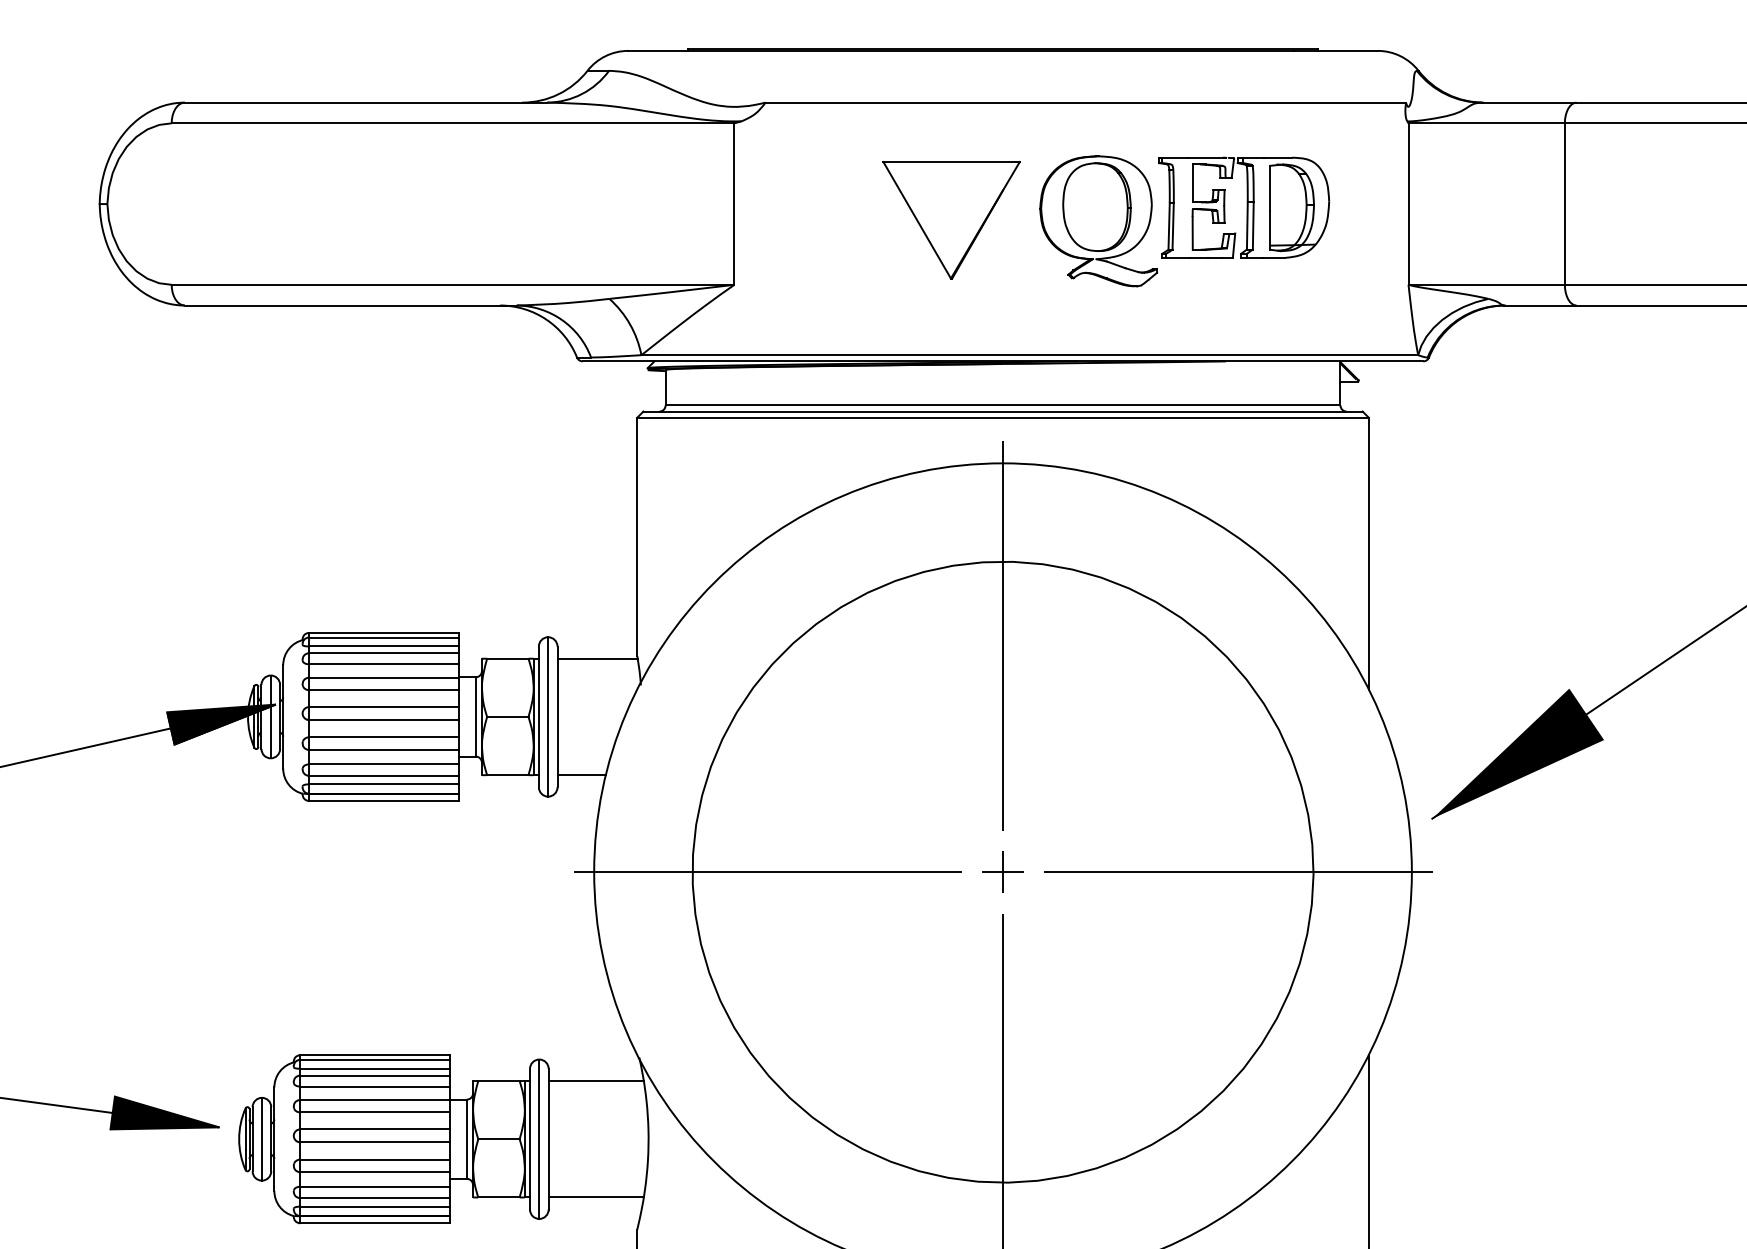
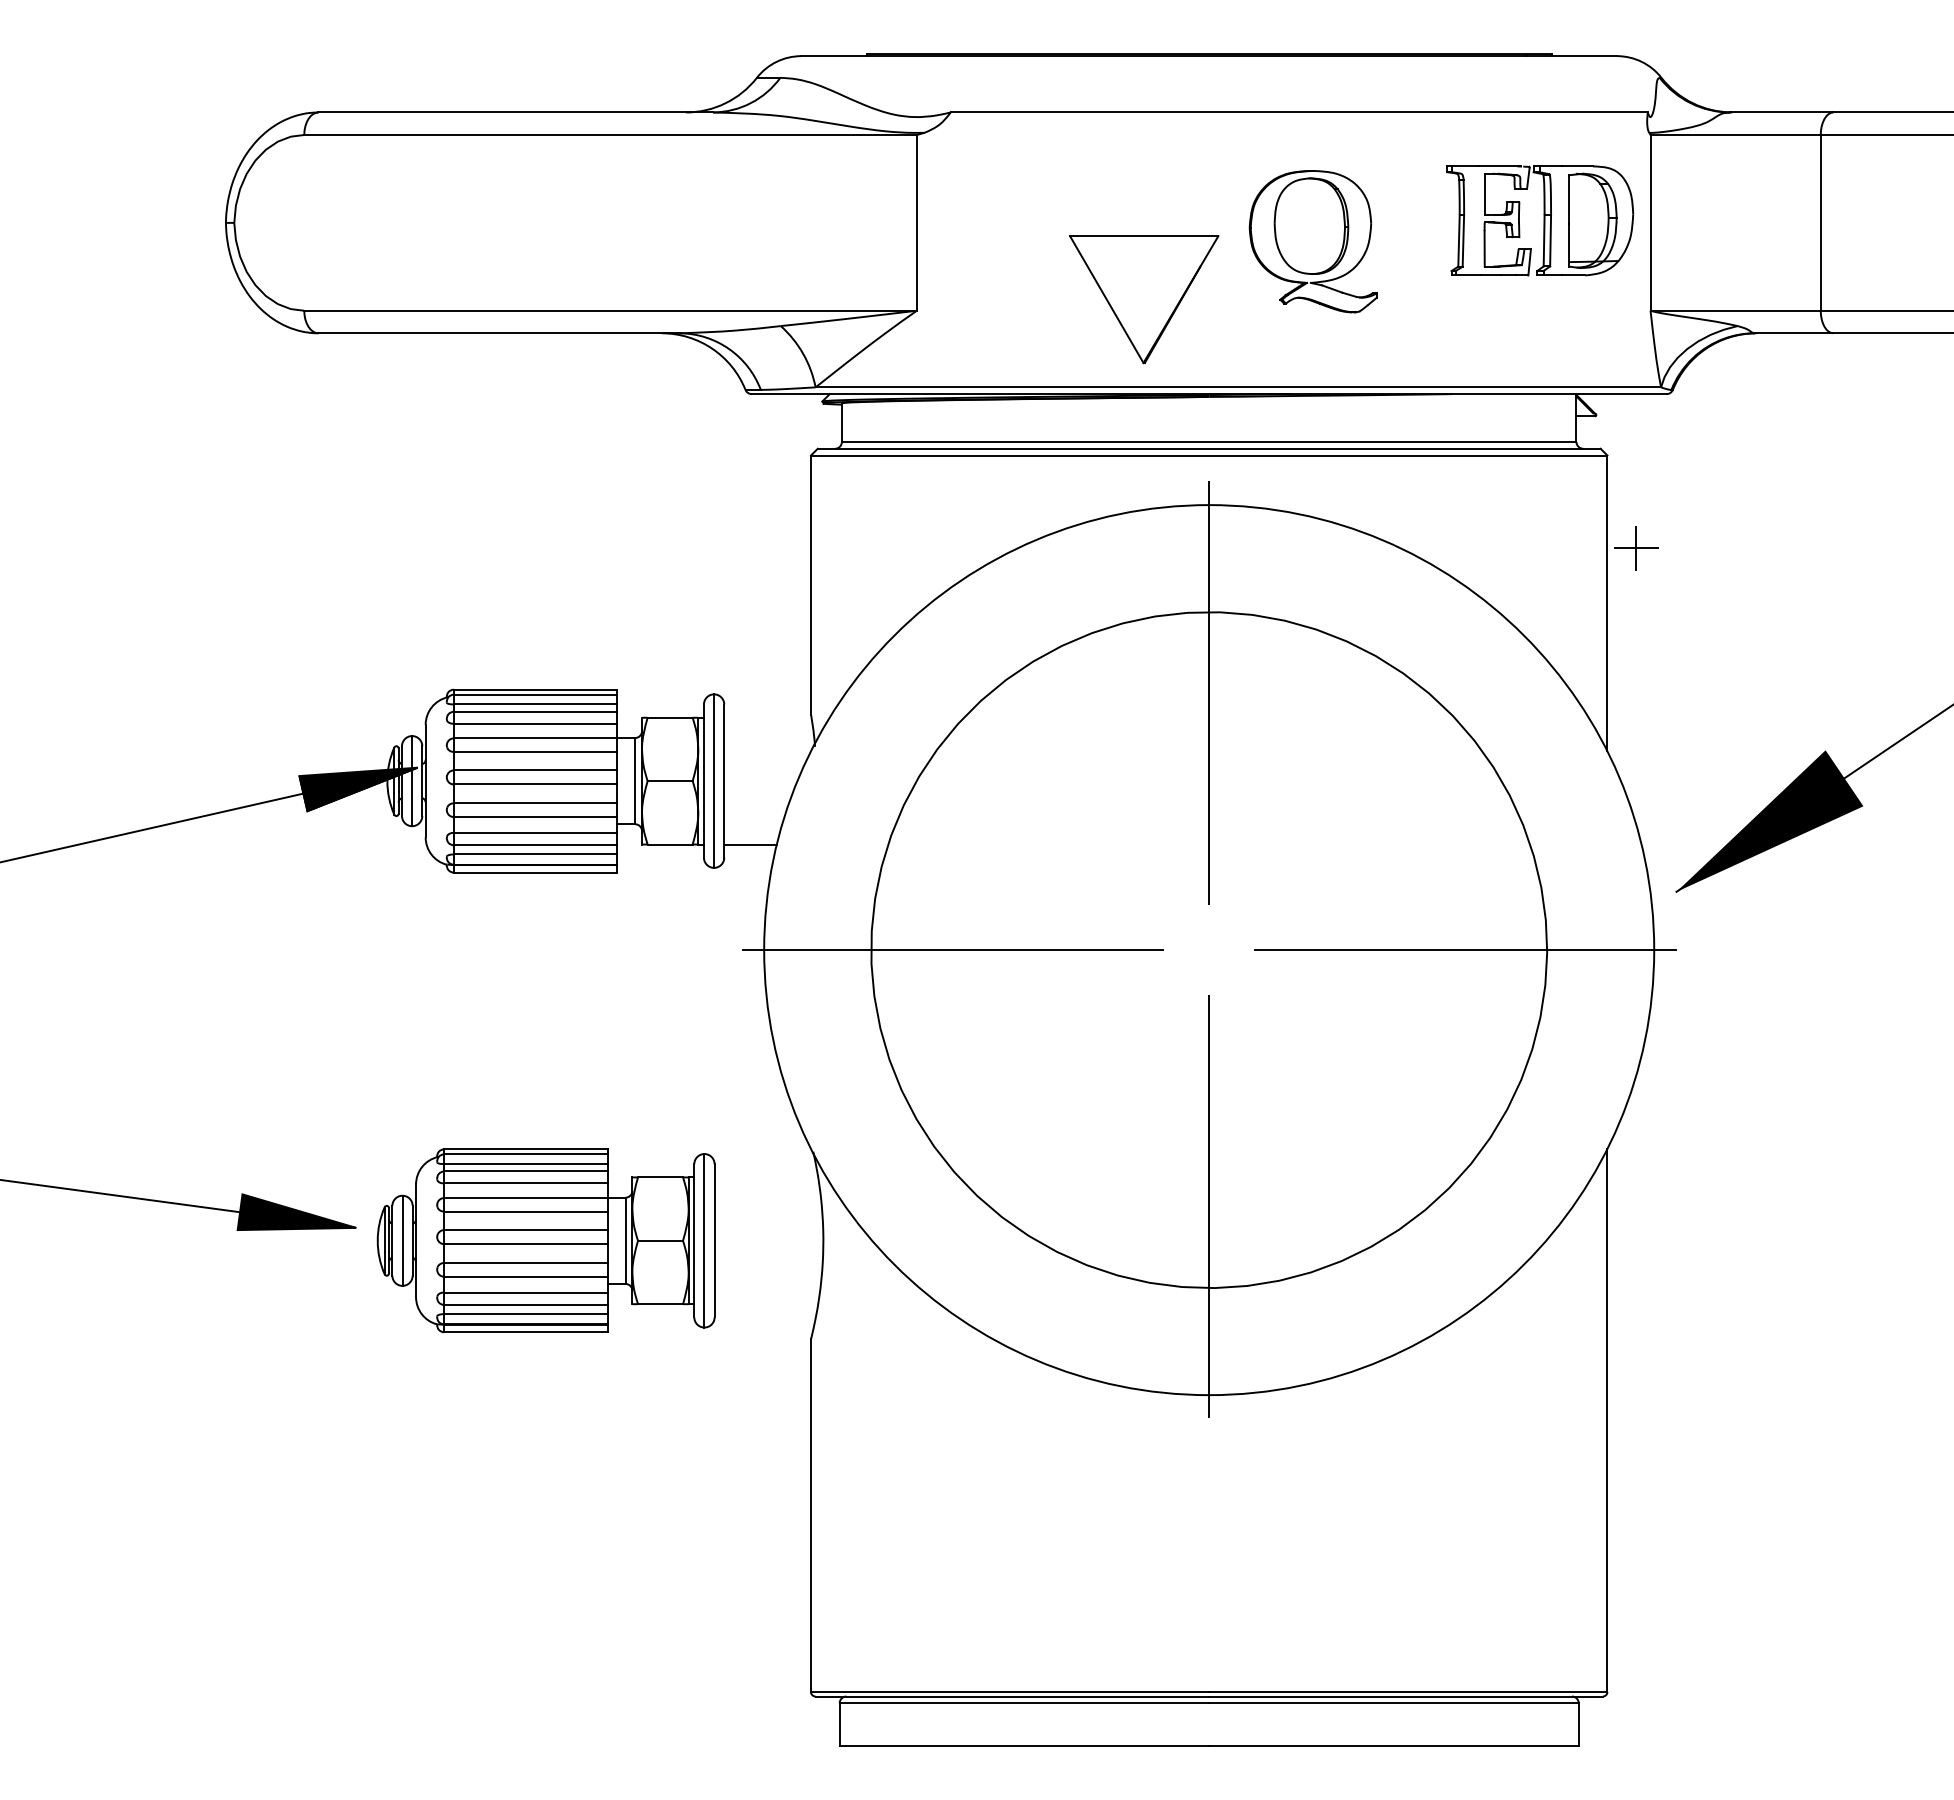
part: (1244, 207) -> (1540, 220), moved
part: (951, 220) -> (1144, 299), moved
line: (597, 658) -> (767, 717), removed
part: (1003, 872) -> (1636, 548), moved
line: (596, 1081) -> (766, 1177), removed
line: (596, 1197) -> (766, 1304), removed

